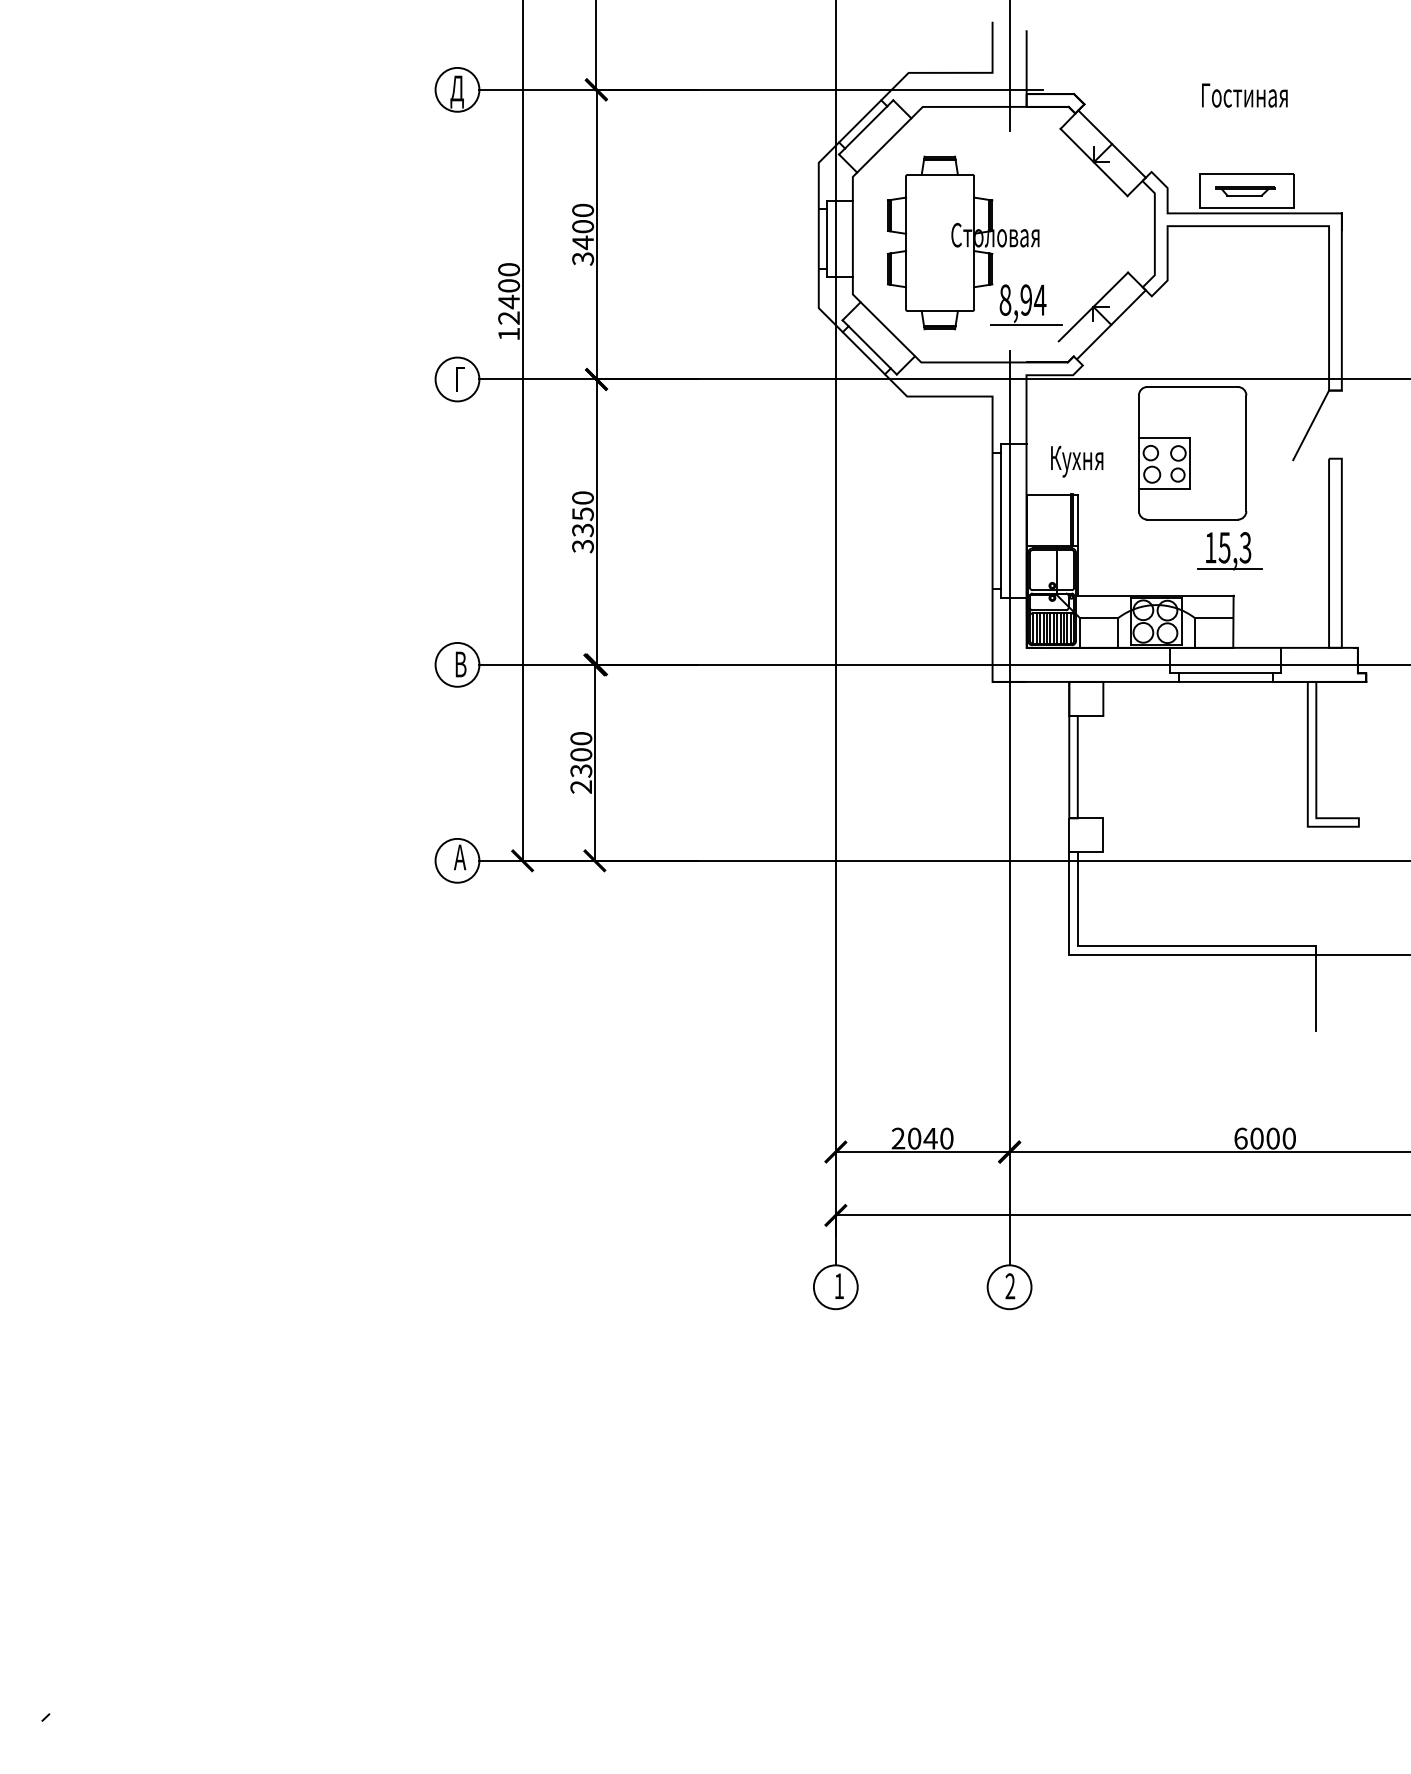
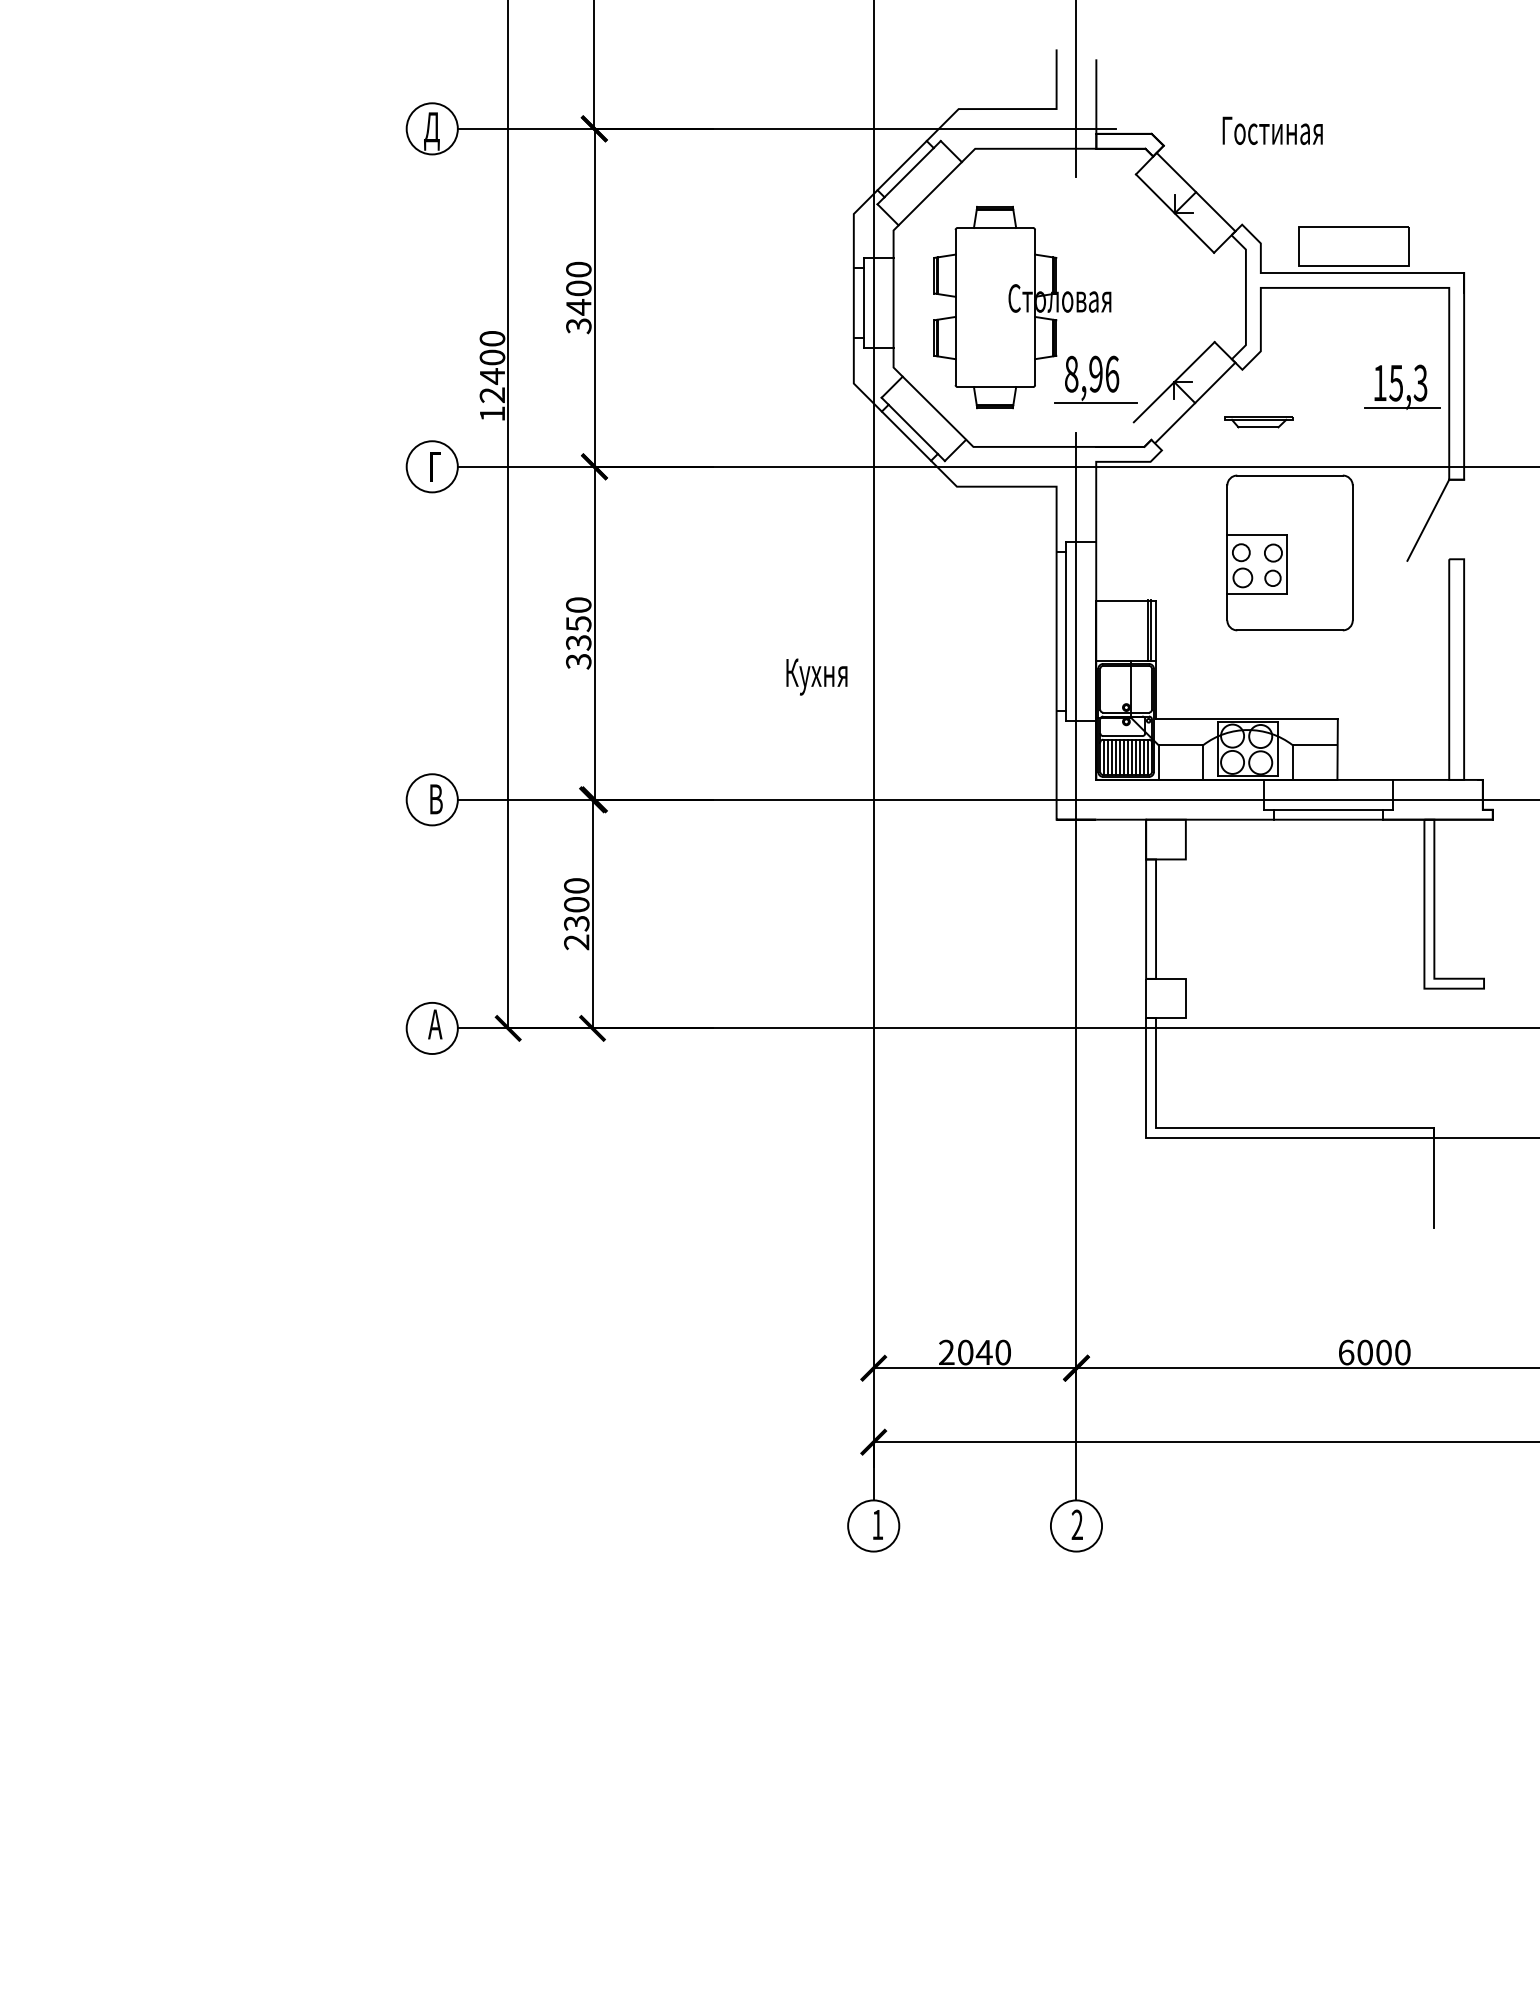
text: (1244, 95) -> (1272, 130), moved
part: (1245, 191) -> (1259, 422), moved
text: (1040, 299) -> (1112, 373), 8,94 -> 8,96
text: (1077, 461) -> (817, 676), moved
part: (1229, 551) -> (1401, 387), moved

